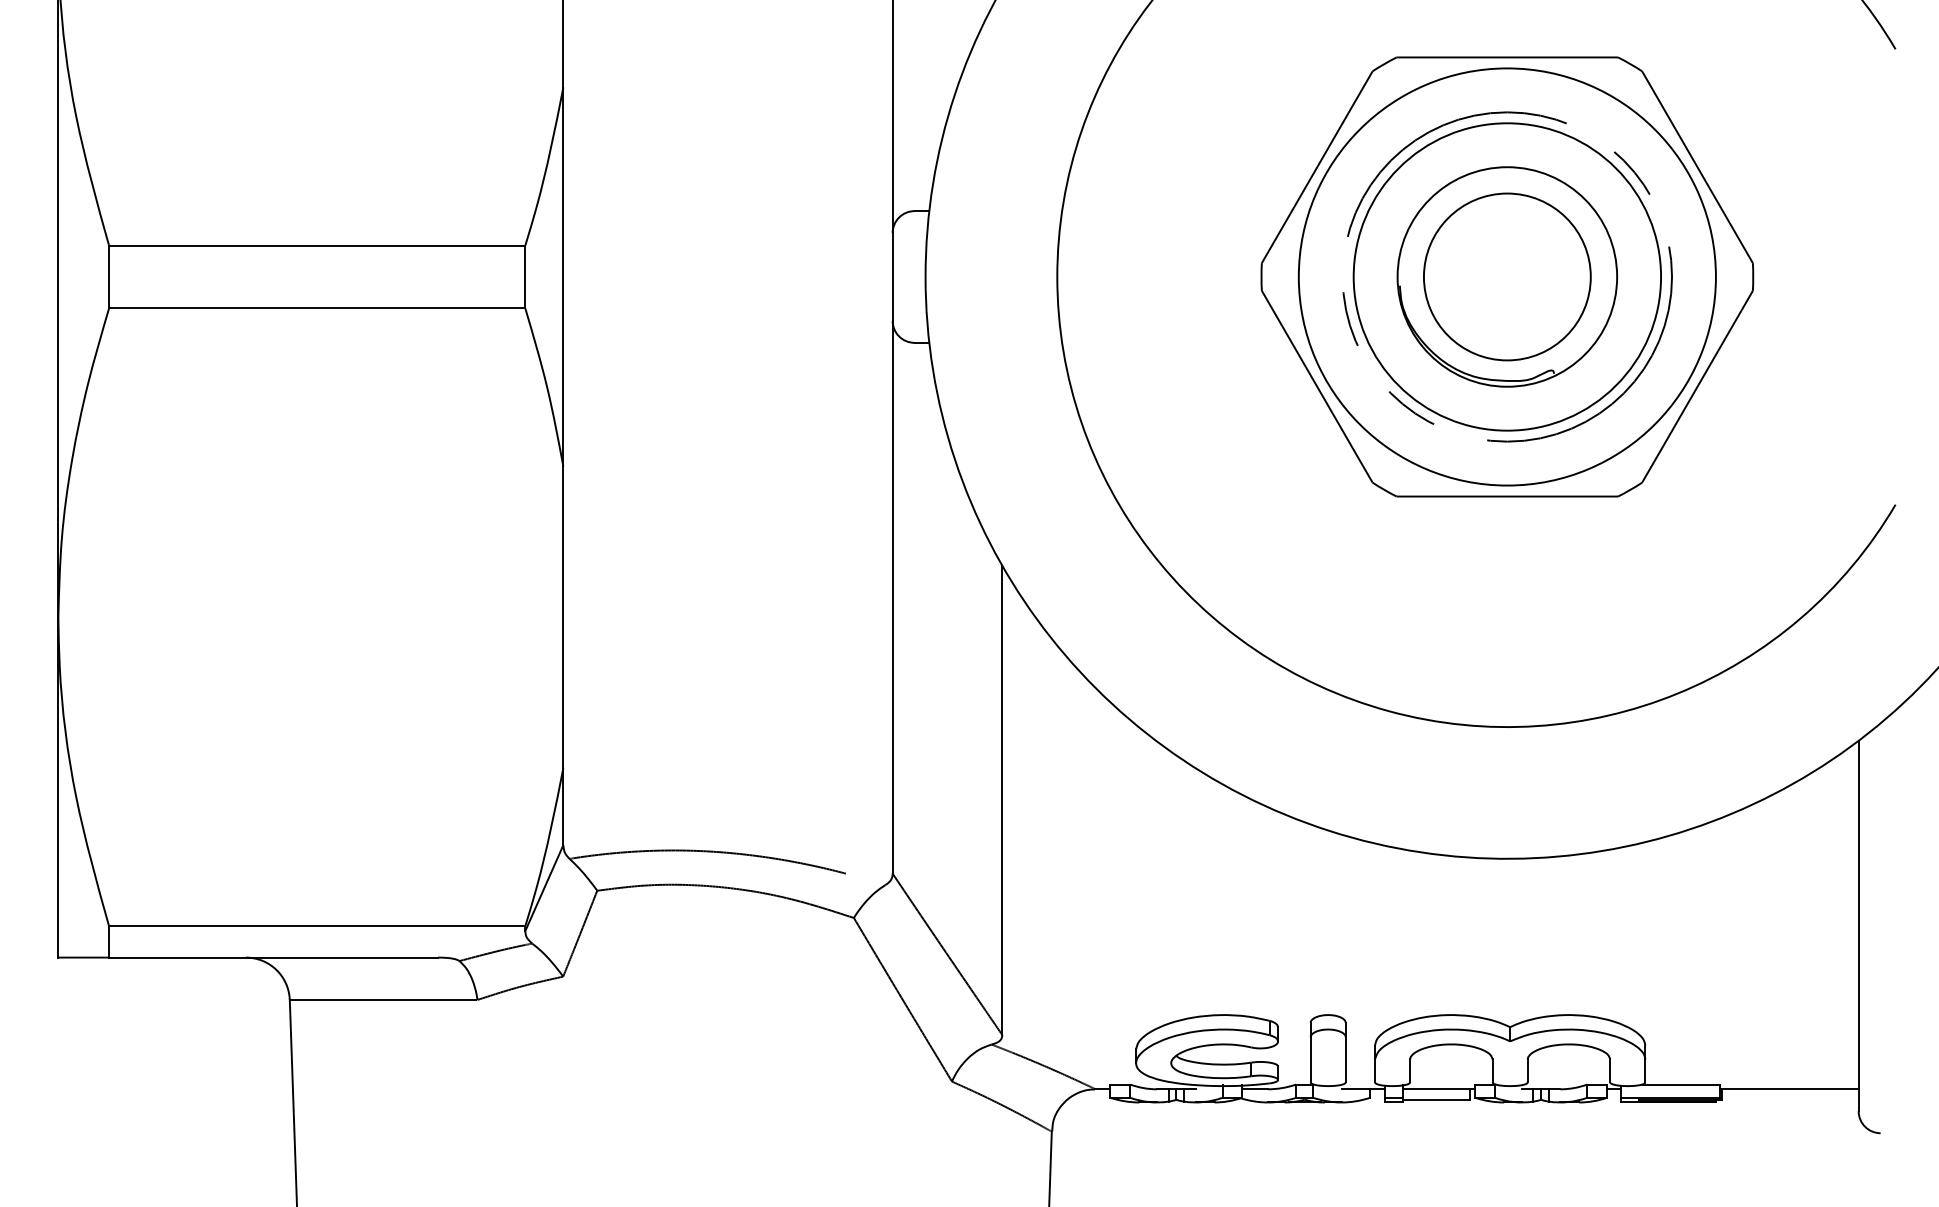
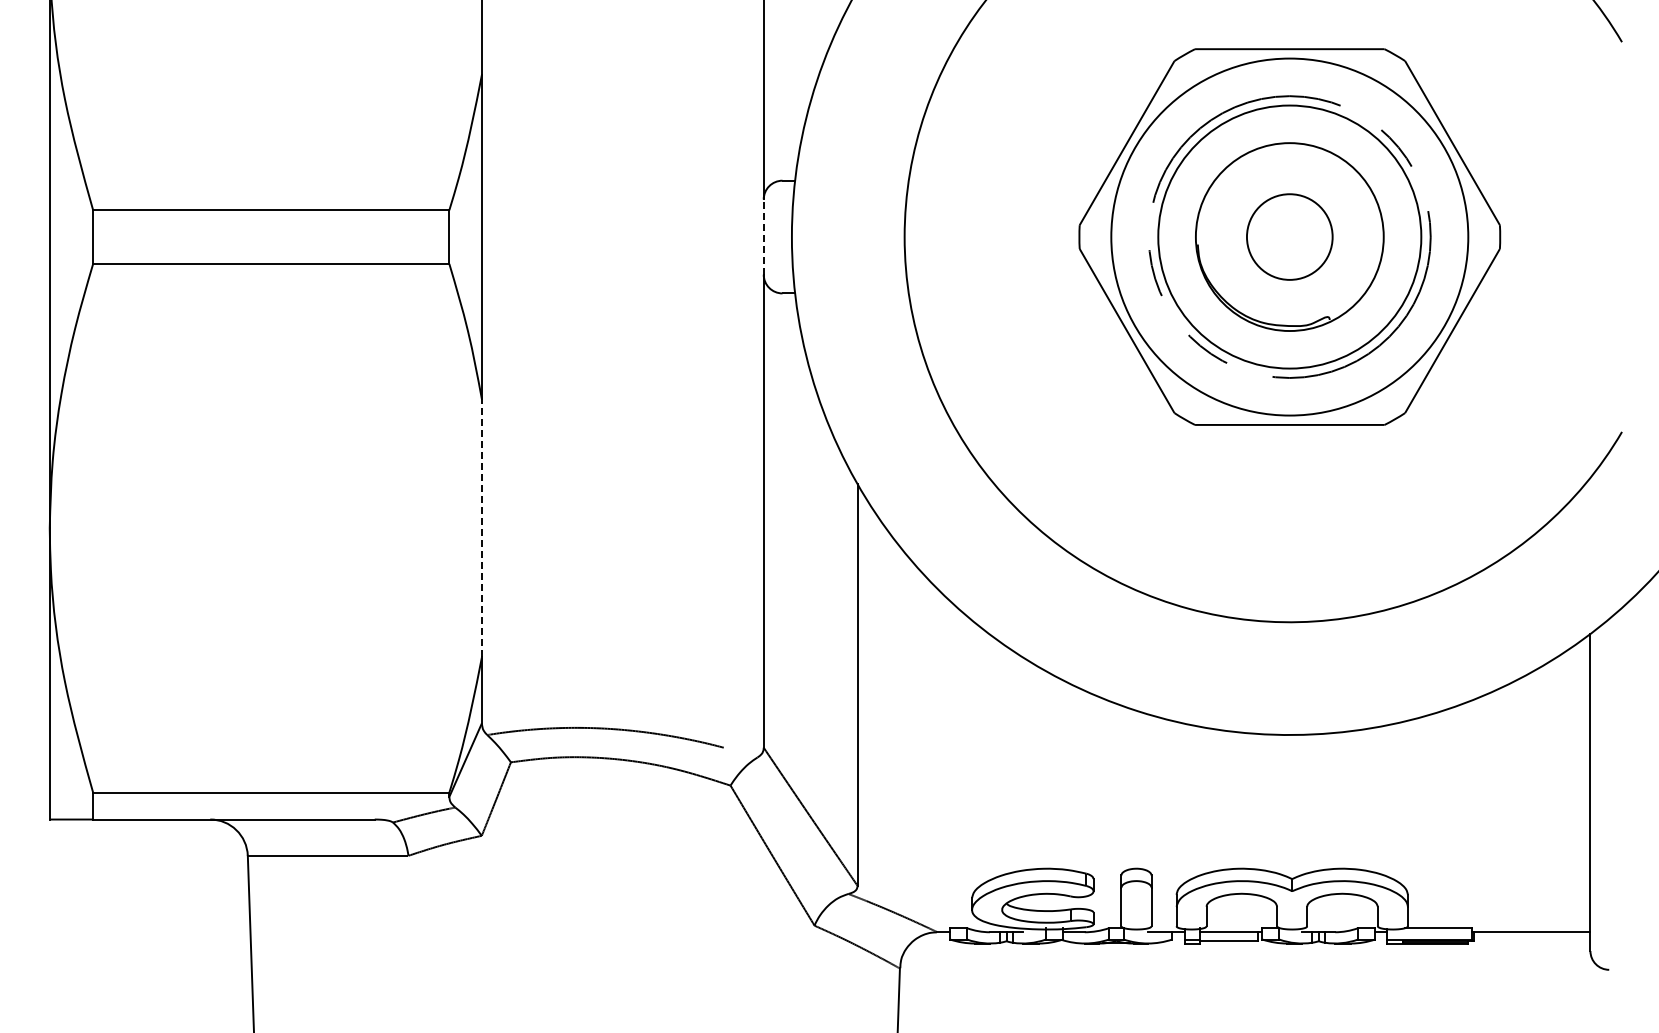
circle: (1507, 276) -> (1289, 236), size x0.6
line: (892, 277) -> (763, 237), solid -> dashed
line: (562, 616) -> (481, 527), solid -> dashed

